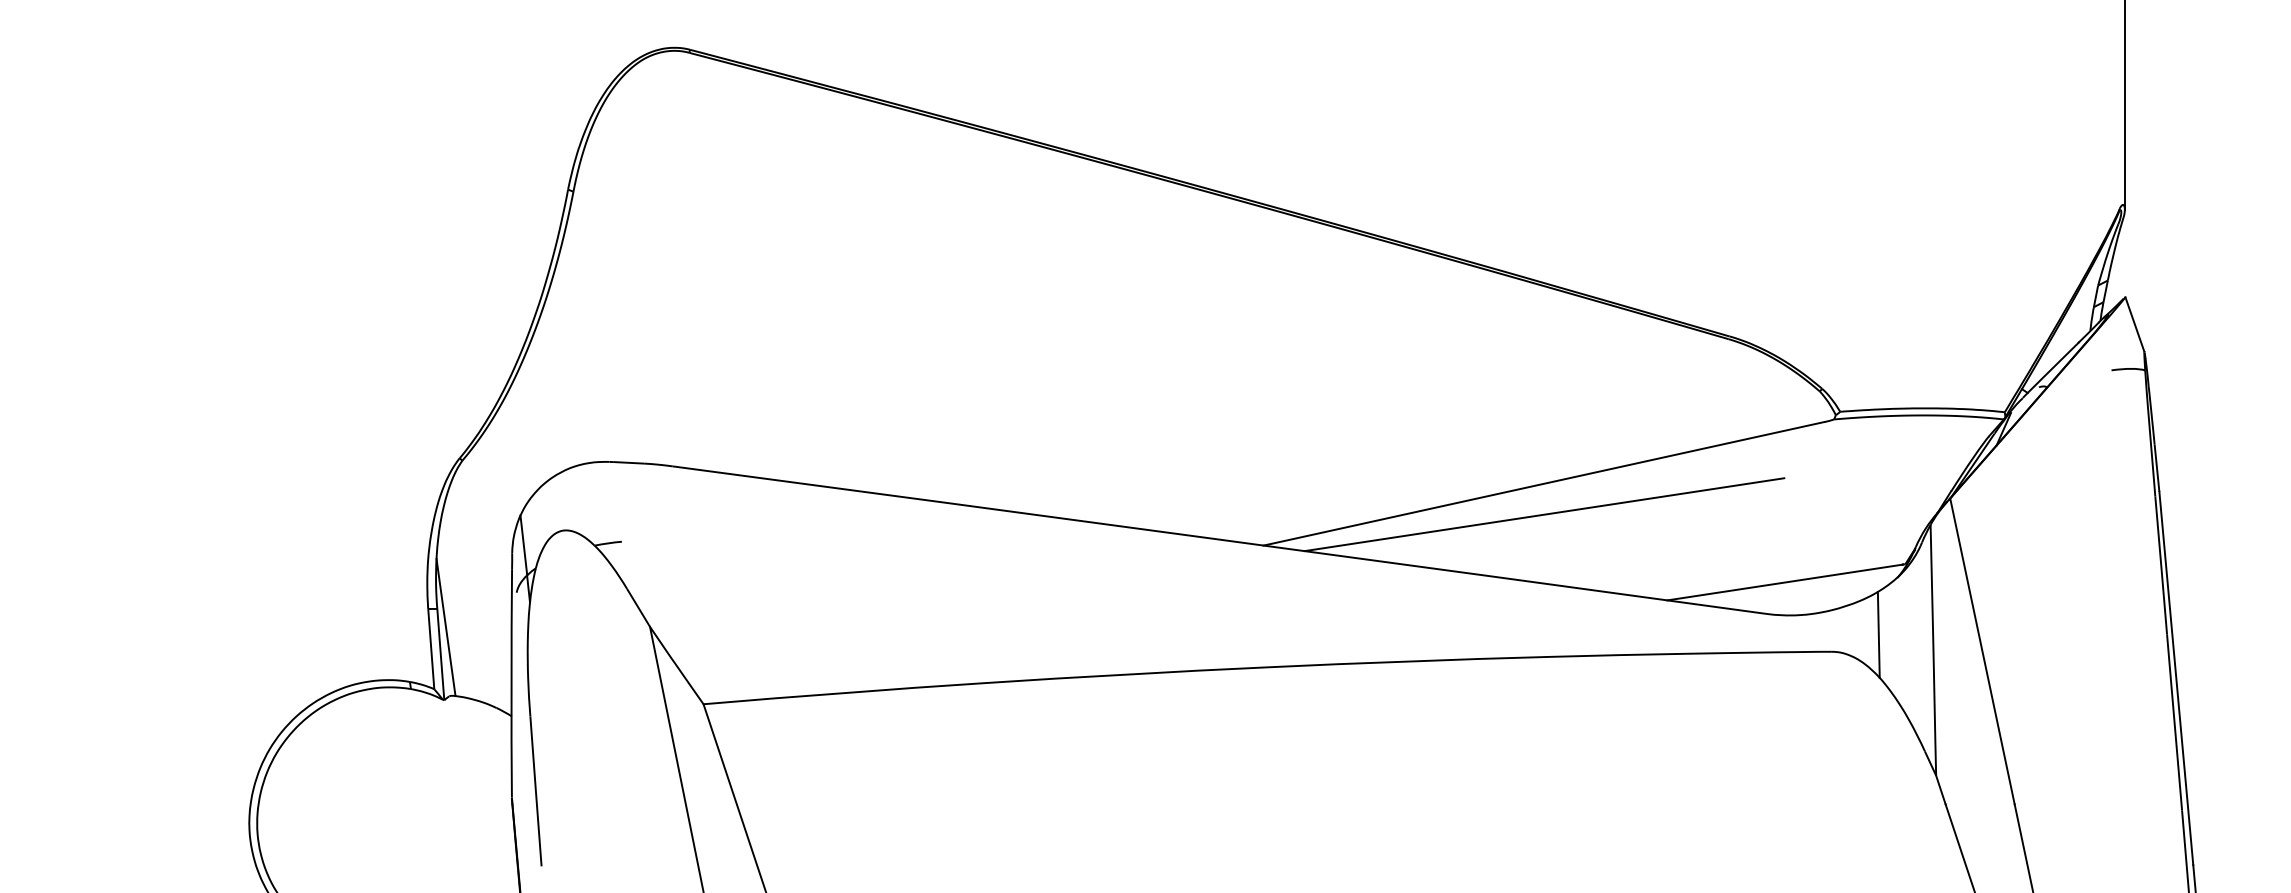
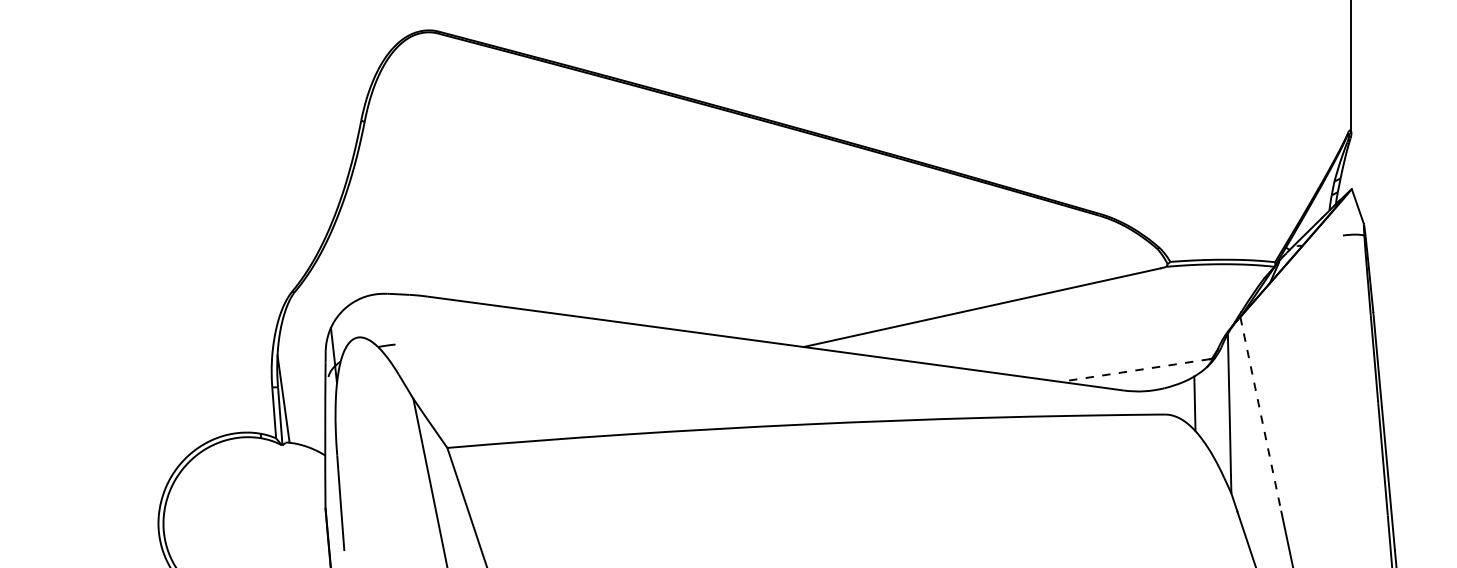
line: (1543, 514) -> (981, 327), removed
line: (1785, 582) -> (1135, 370), solid -> dashed
line: (1981, 651) -> (1260, 414), solid -> dashed

